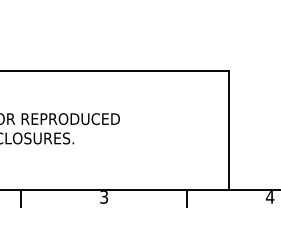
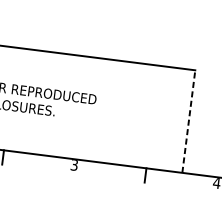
line: (229, 130) -> (189, 121), solid -> dashed

